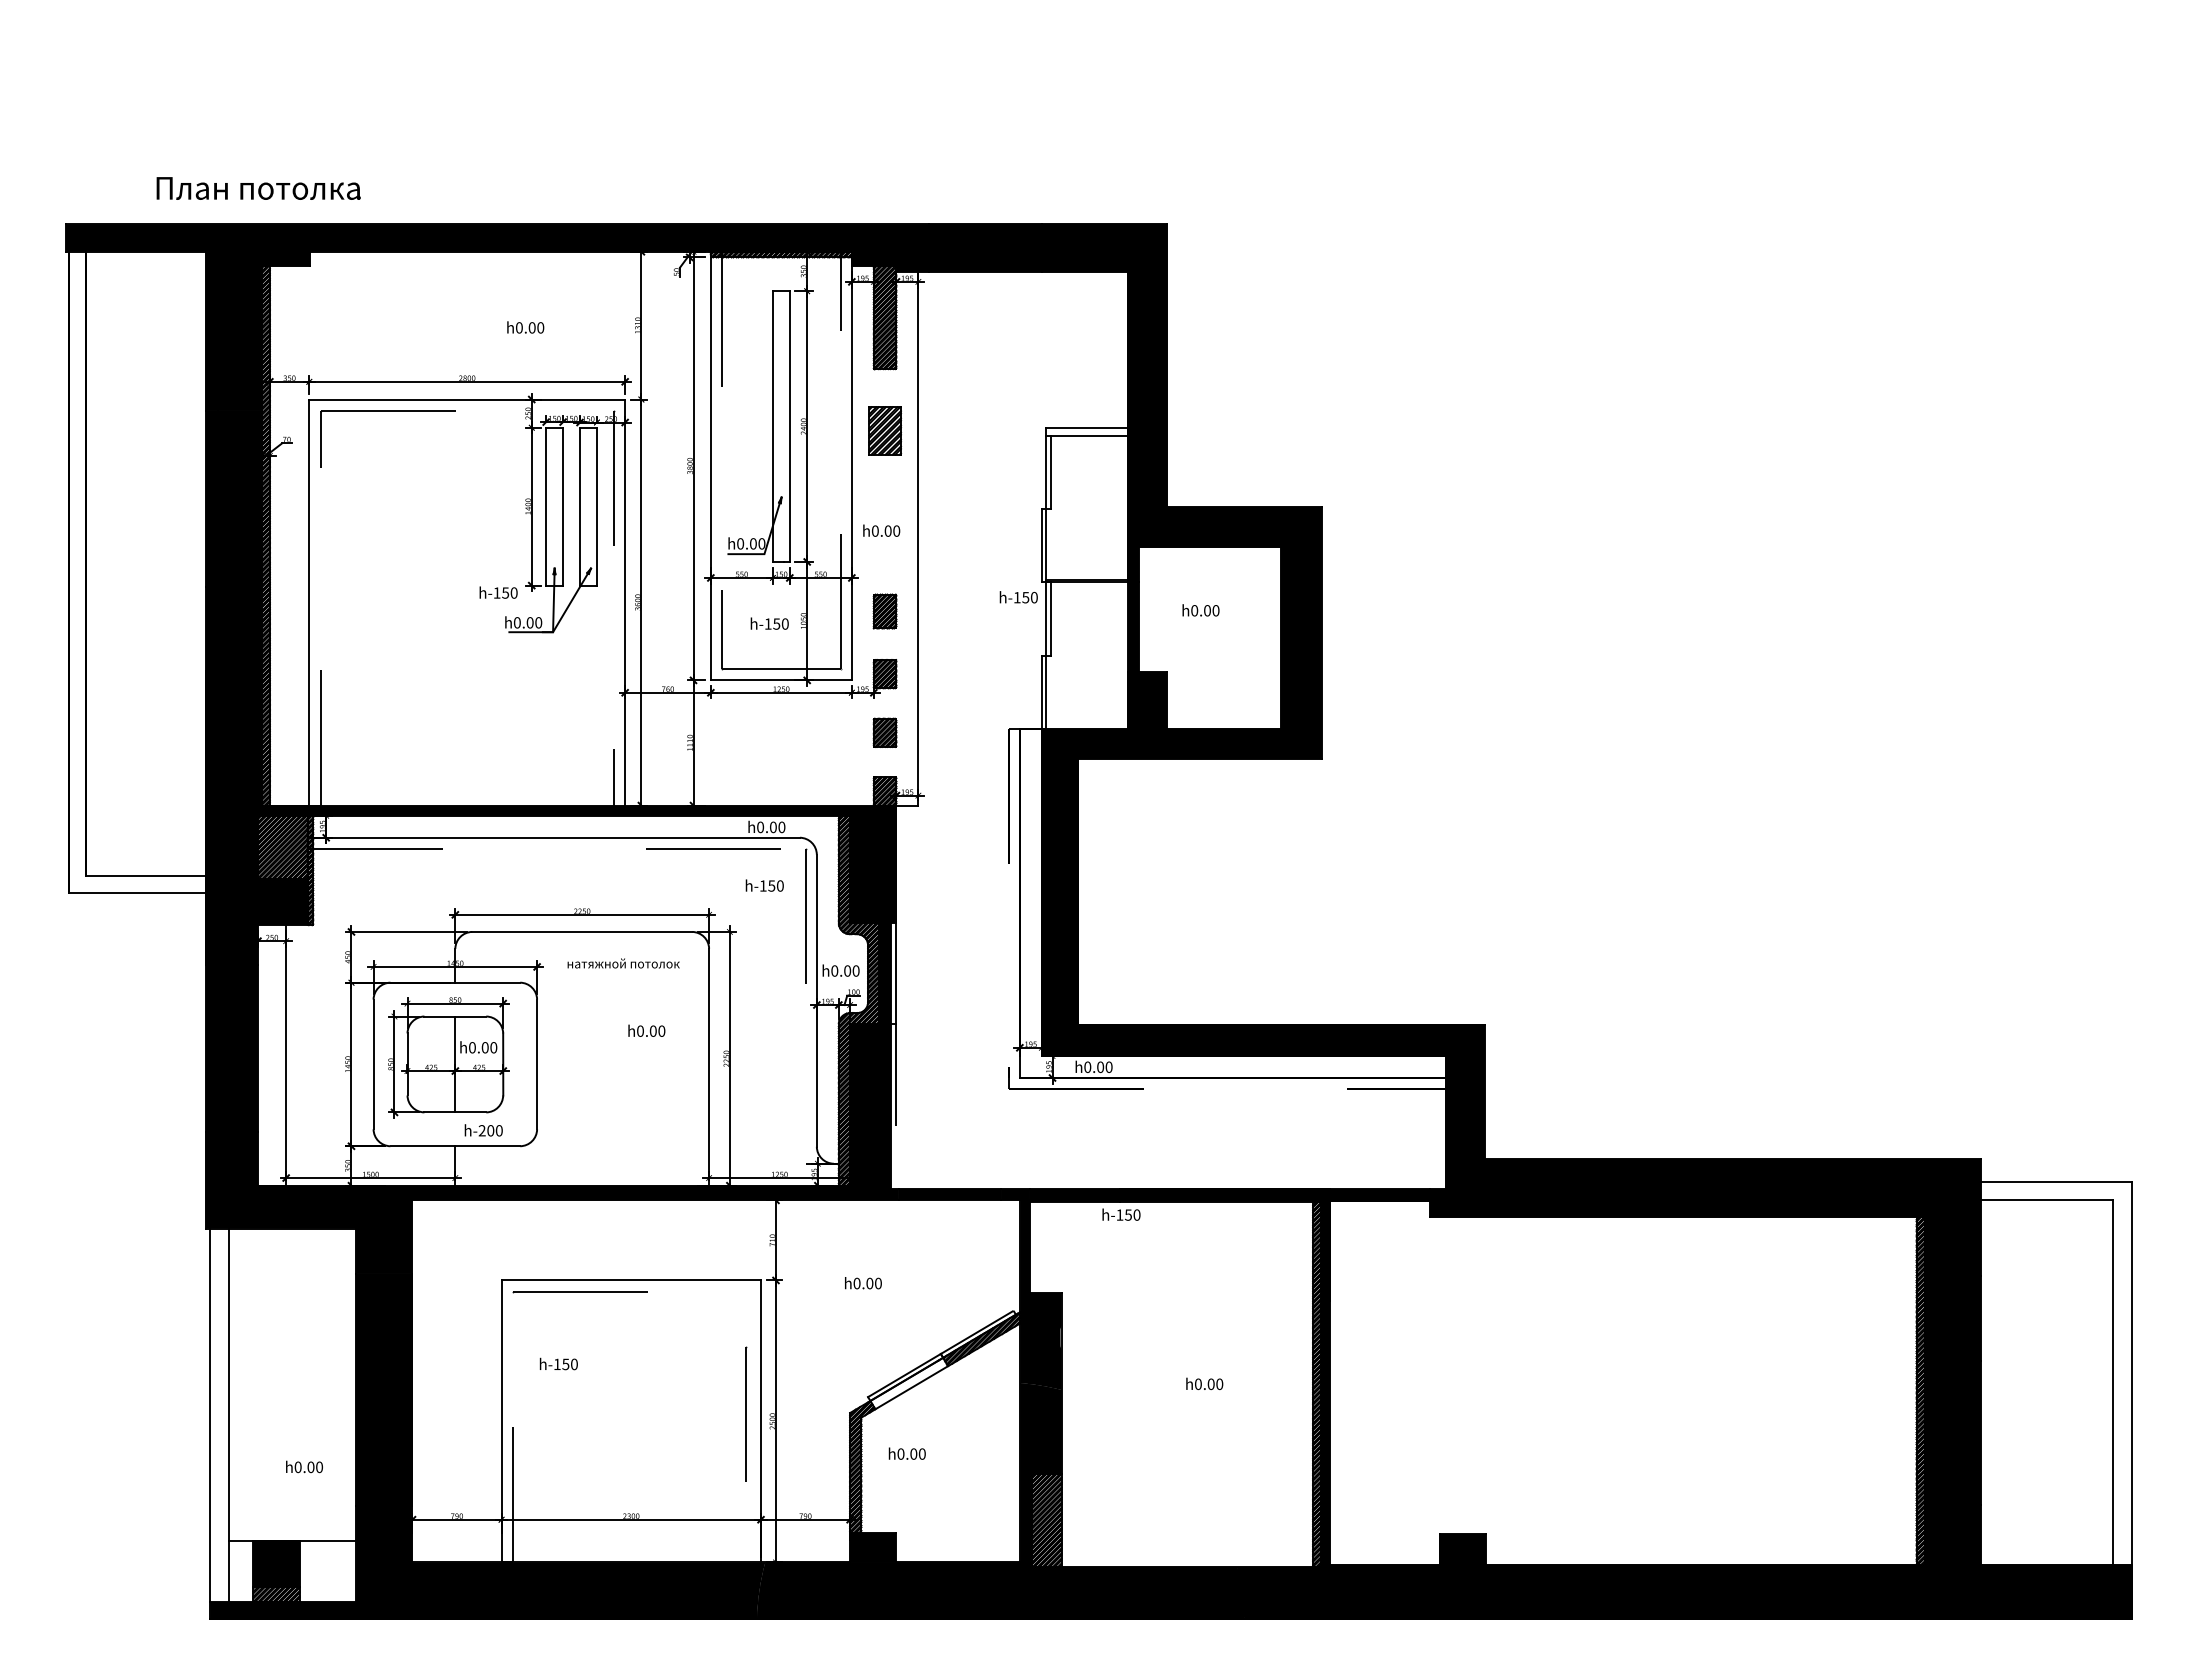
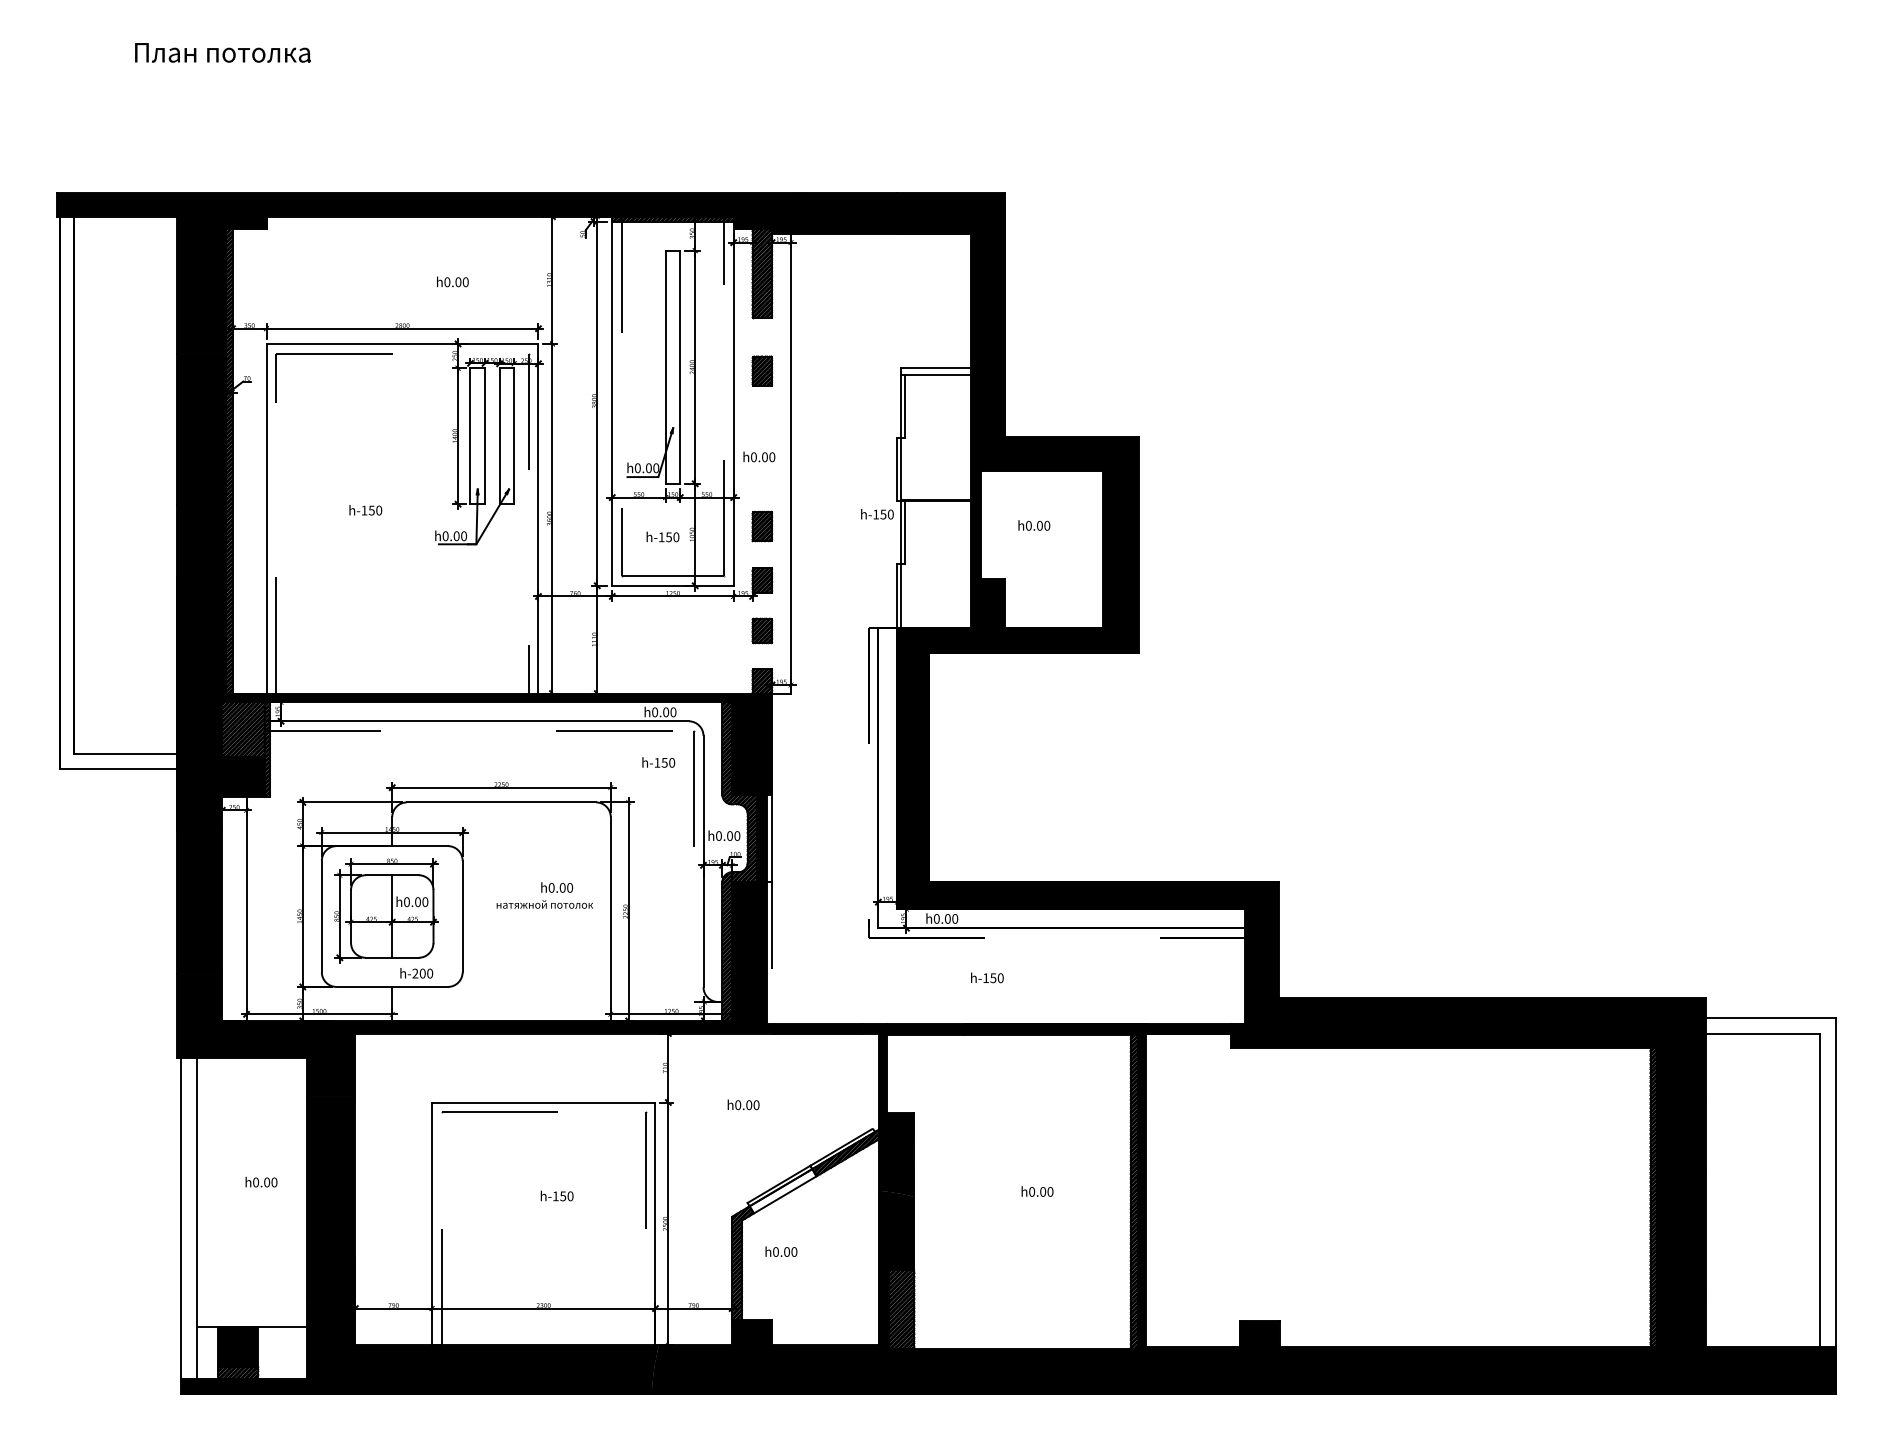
text: (258, 188) -> (222, 52), moved
part: (884, 431) -> (761, 371), size x0.71
text: (498, 592) -> (365, 510), moved
text: (623, 963) -> (544, 904), moved
text: (1121, 1214) -> (987, 977), moved
text: (558, 1363) -> (556, 1195), moved
line: (746, 1413) -> (646, 1169), moved
text: (304, 1466) -> (261, 1181), moved

